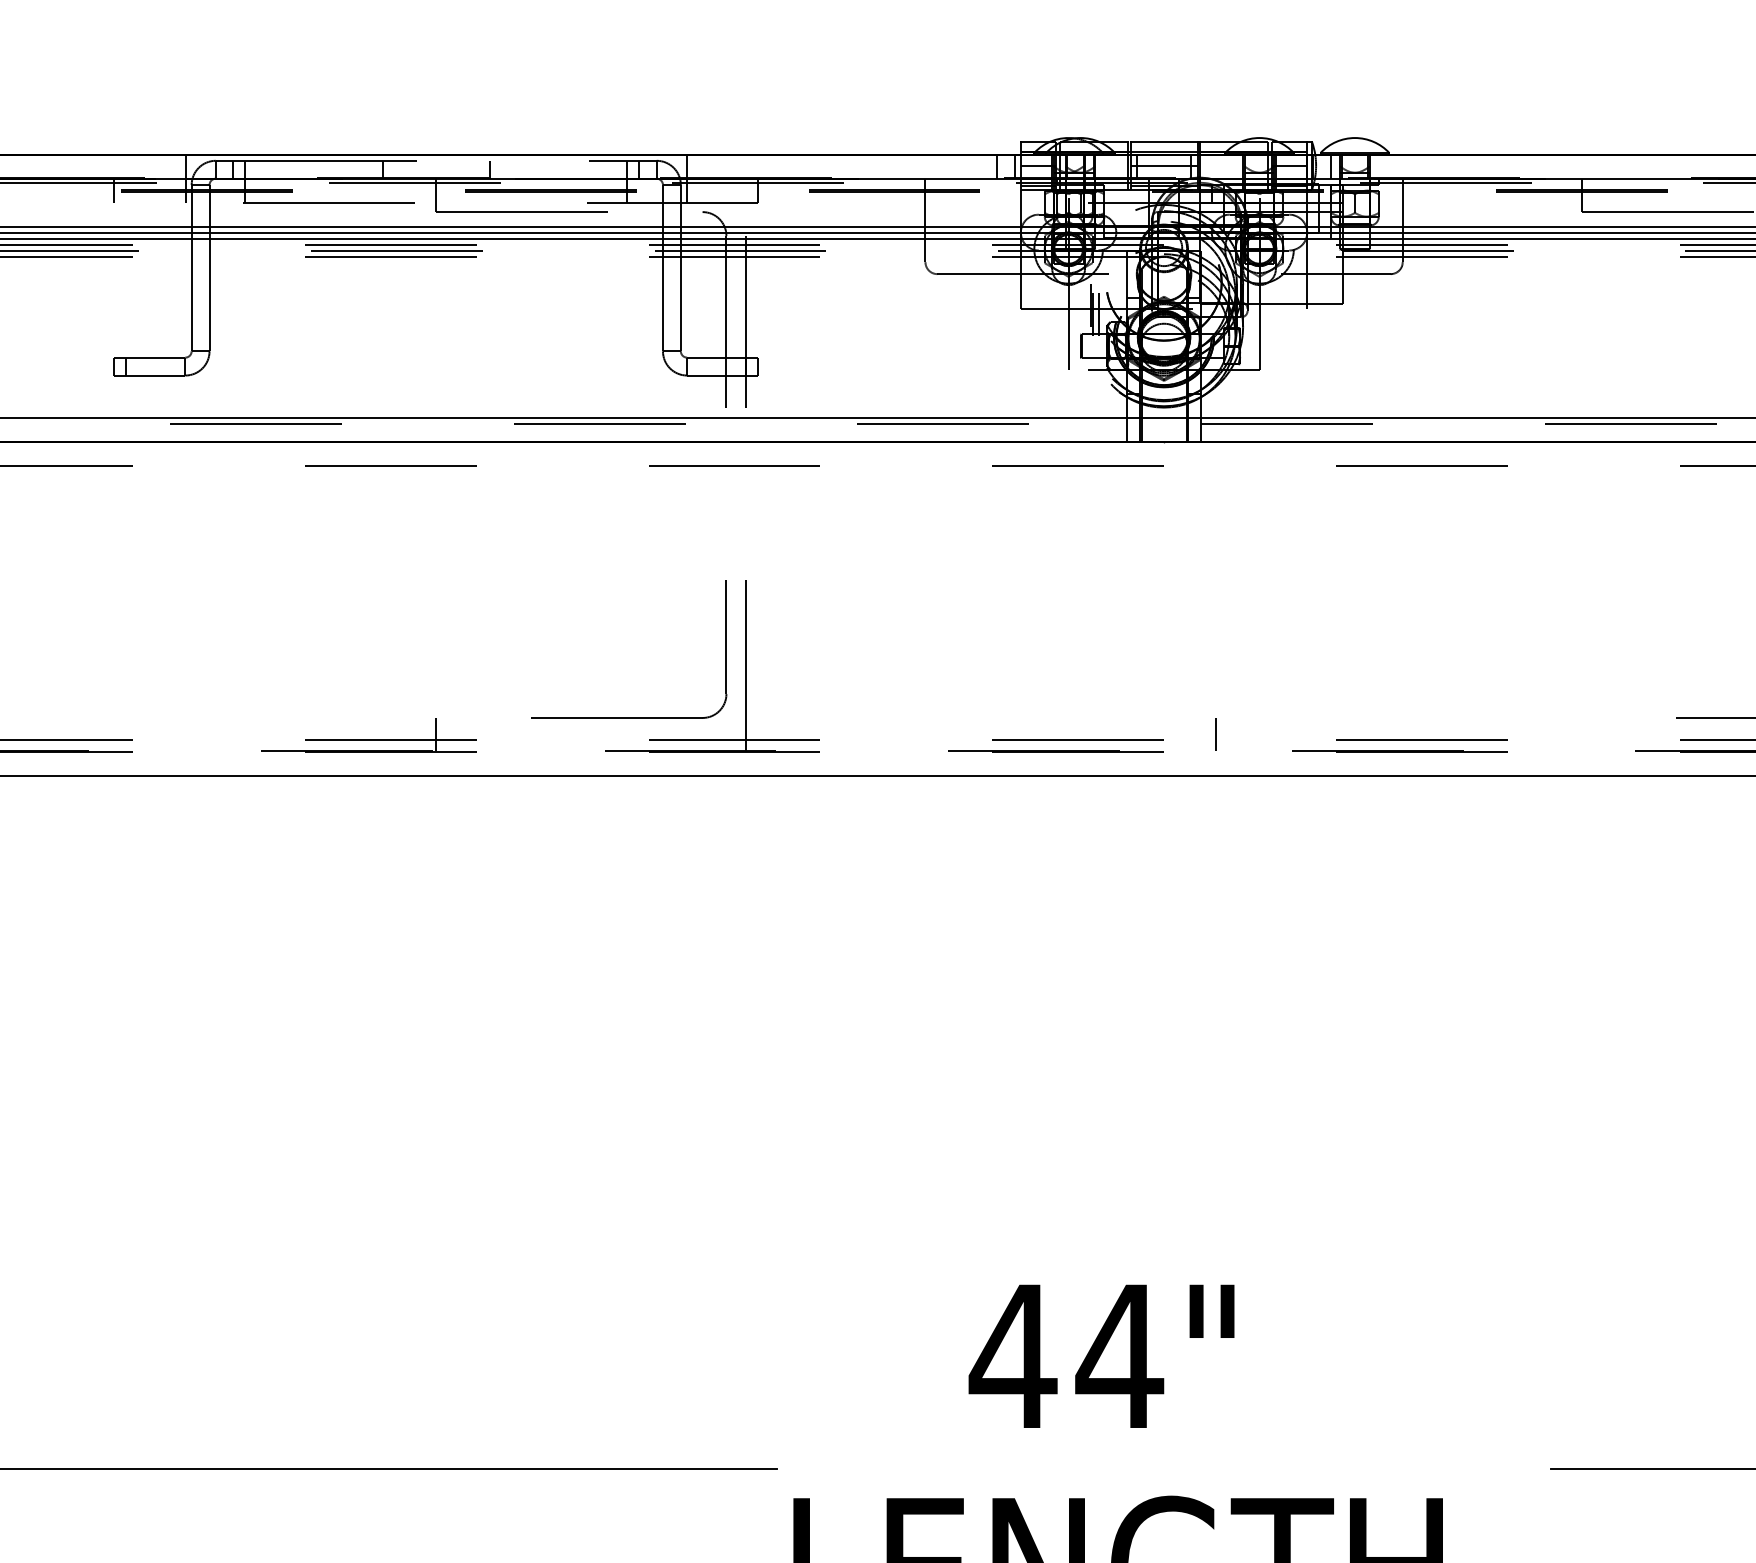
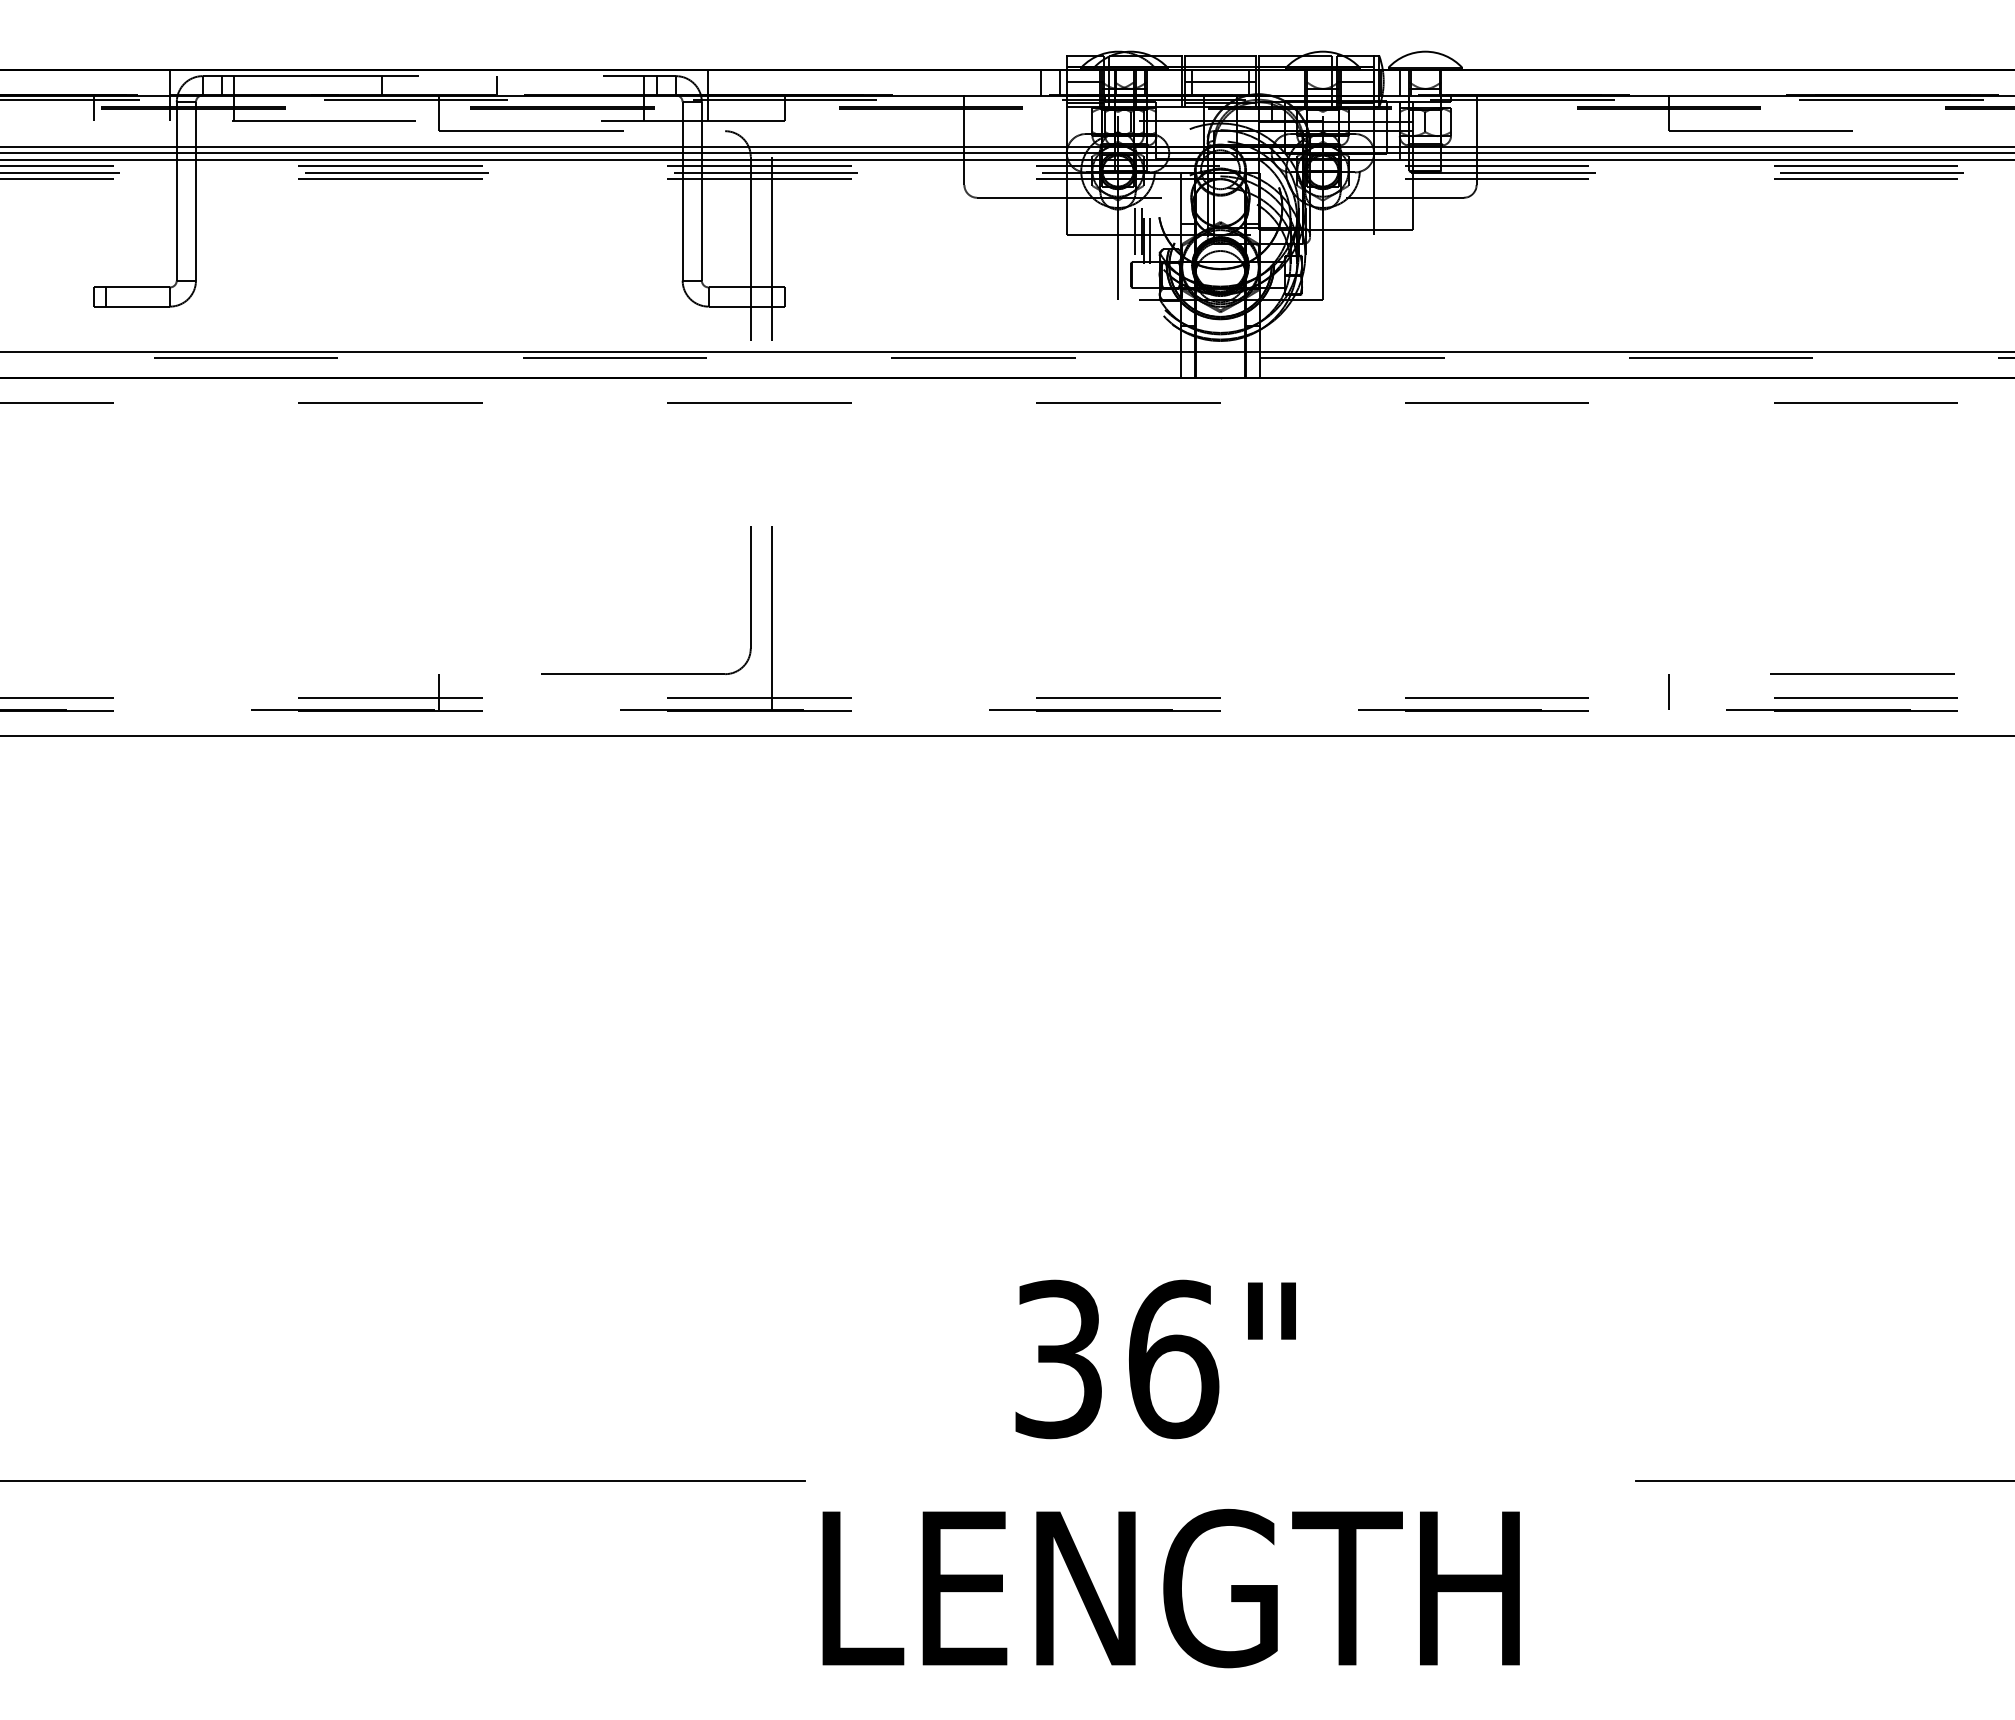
line: (1084, 305) -> (1135, 231), added
line: (1216, 734) -> (1668, 691), moved
text: (1066, 1356) -> (1115, 1359), 44" -> 36"

